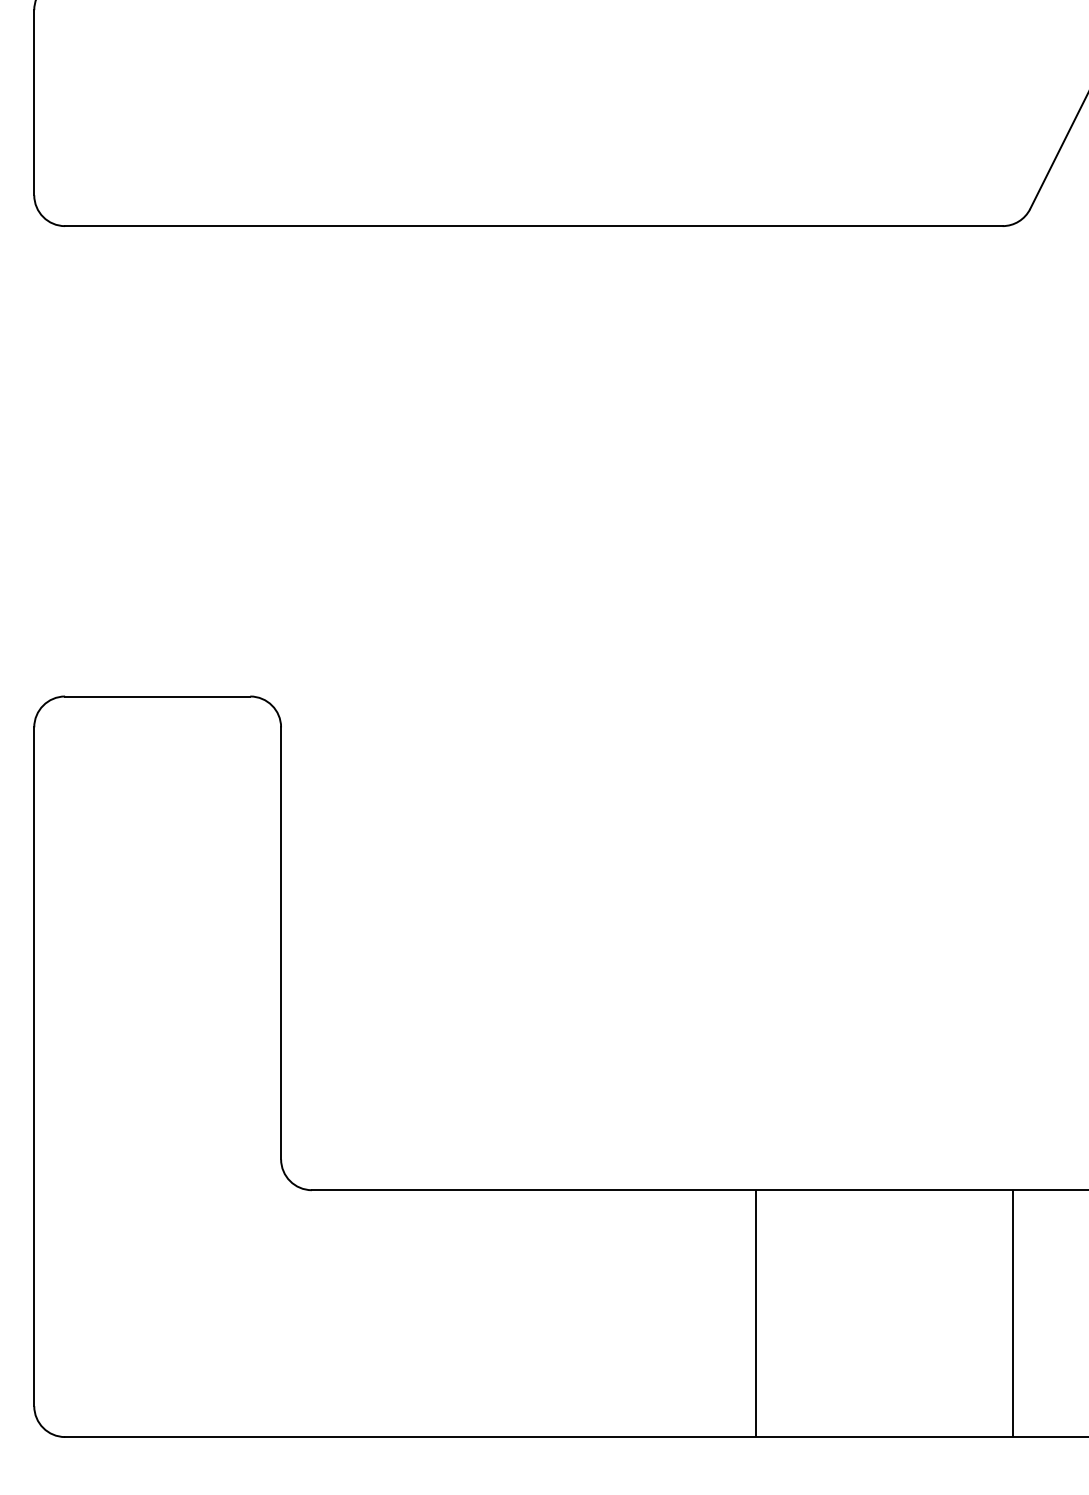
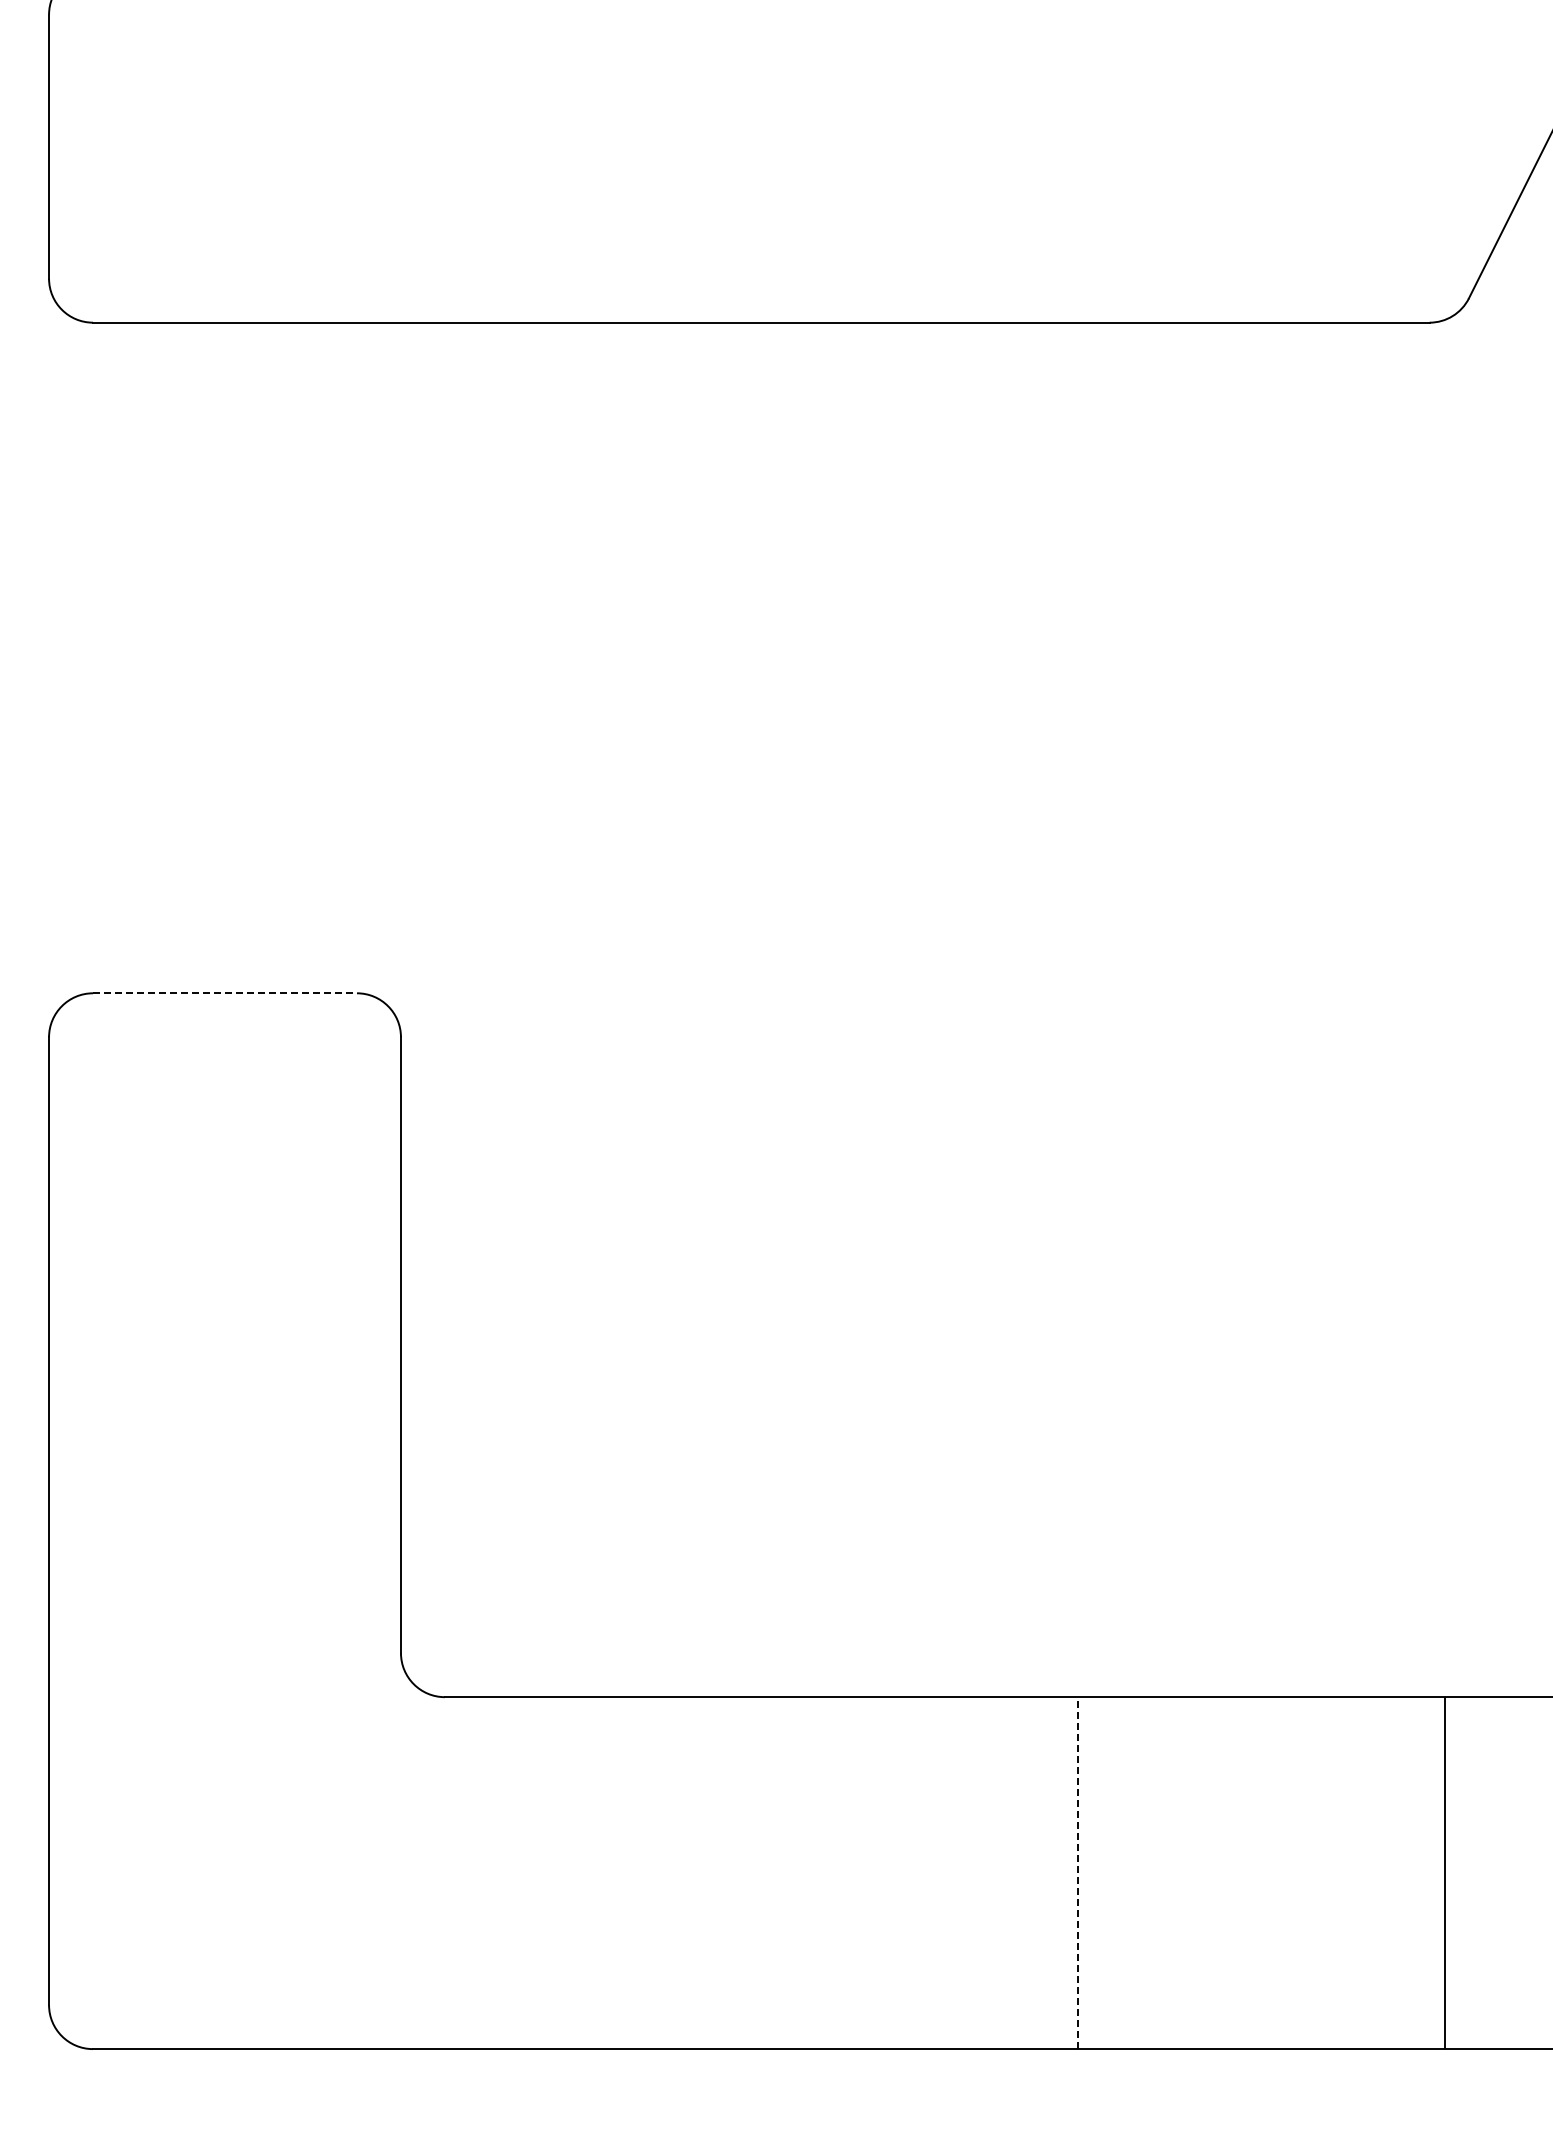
line: (158, 696) -> (225, 993), solid -> dashed
line: (755, 1313) -> (1077, 1873), solid -> dashed

